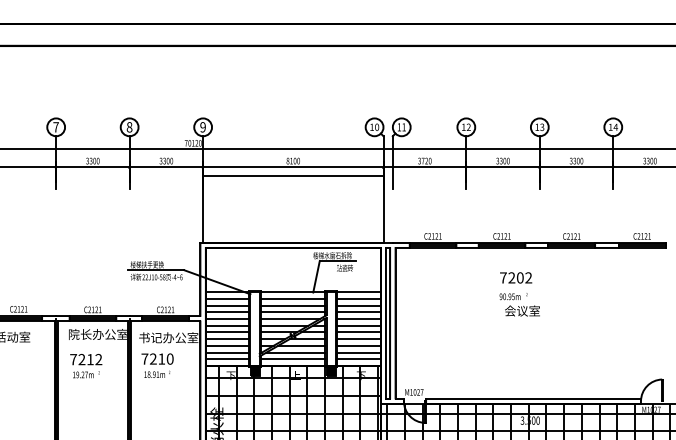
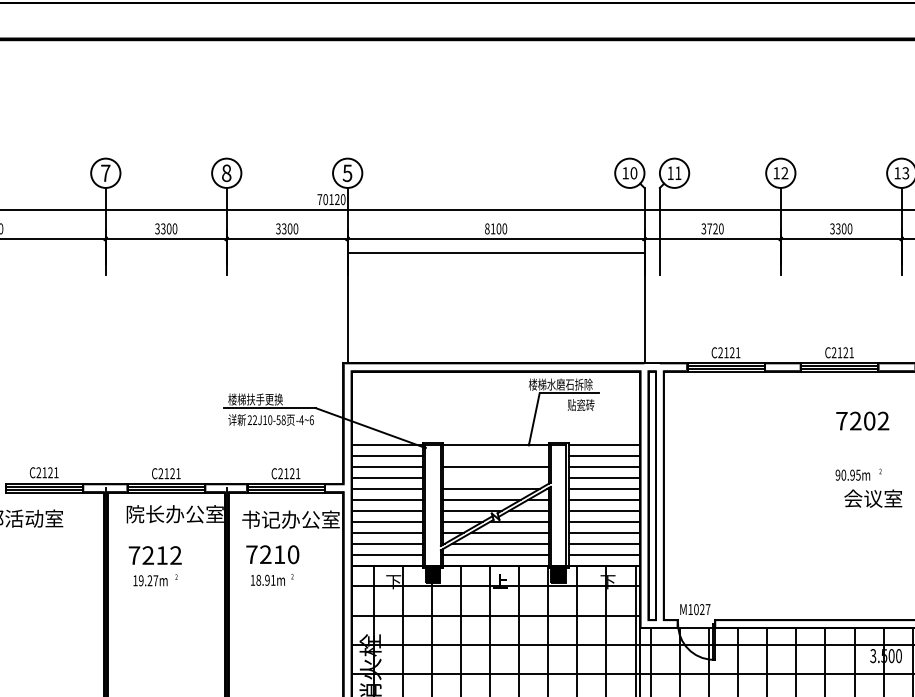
text: (202, 127) -> (346, 173), 9 -> 5
line: (293, 299) -> (496, 456), removed
text: (519, 304) -> (868, 487), moved
line: (293, 312) -> (496, 478), removed

